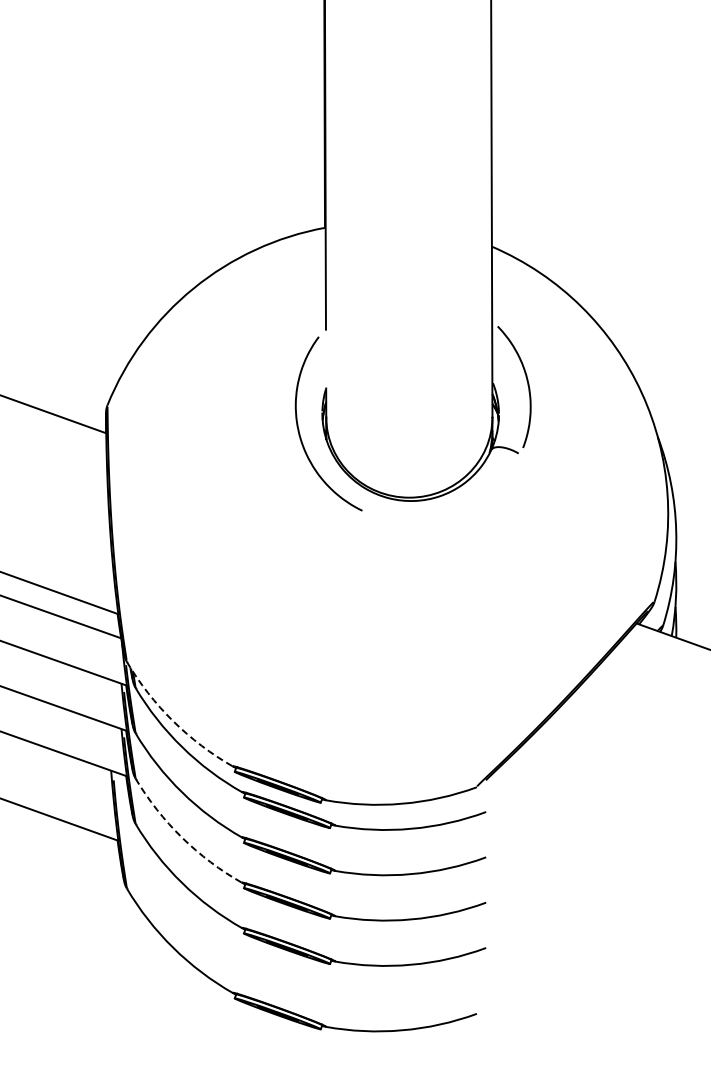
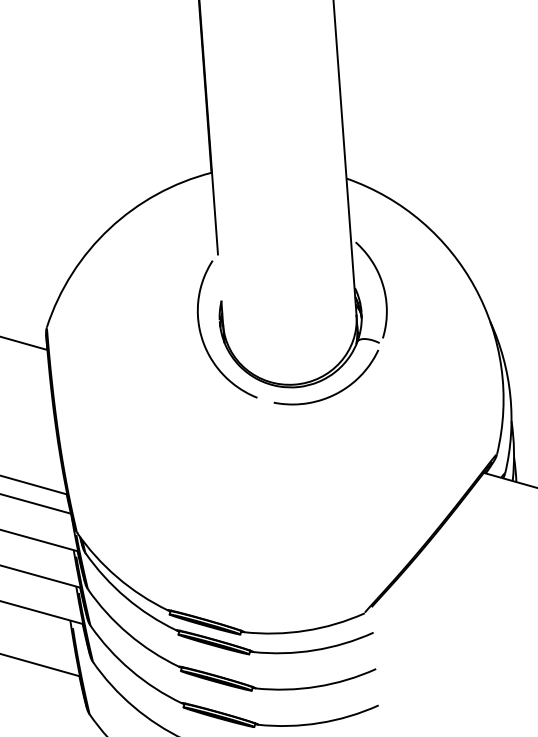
curve: (455, 513) -> (332, 394), added
arc: (173, 721) -> (117, 577), dashed -> solid
arc: (182, 837) -> (131, 670), dashed -> solid

